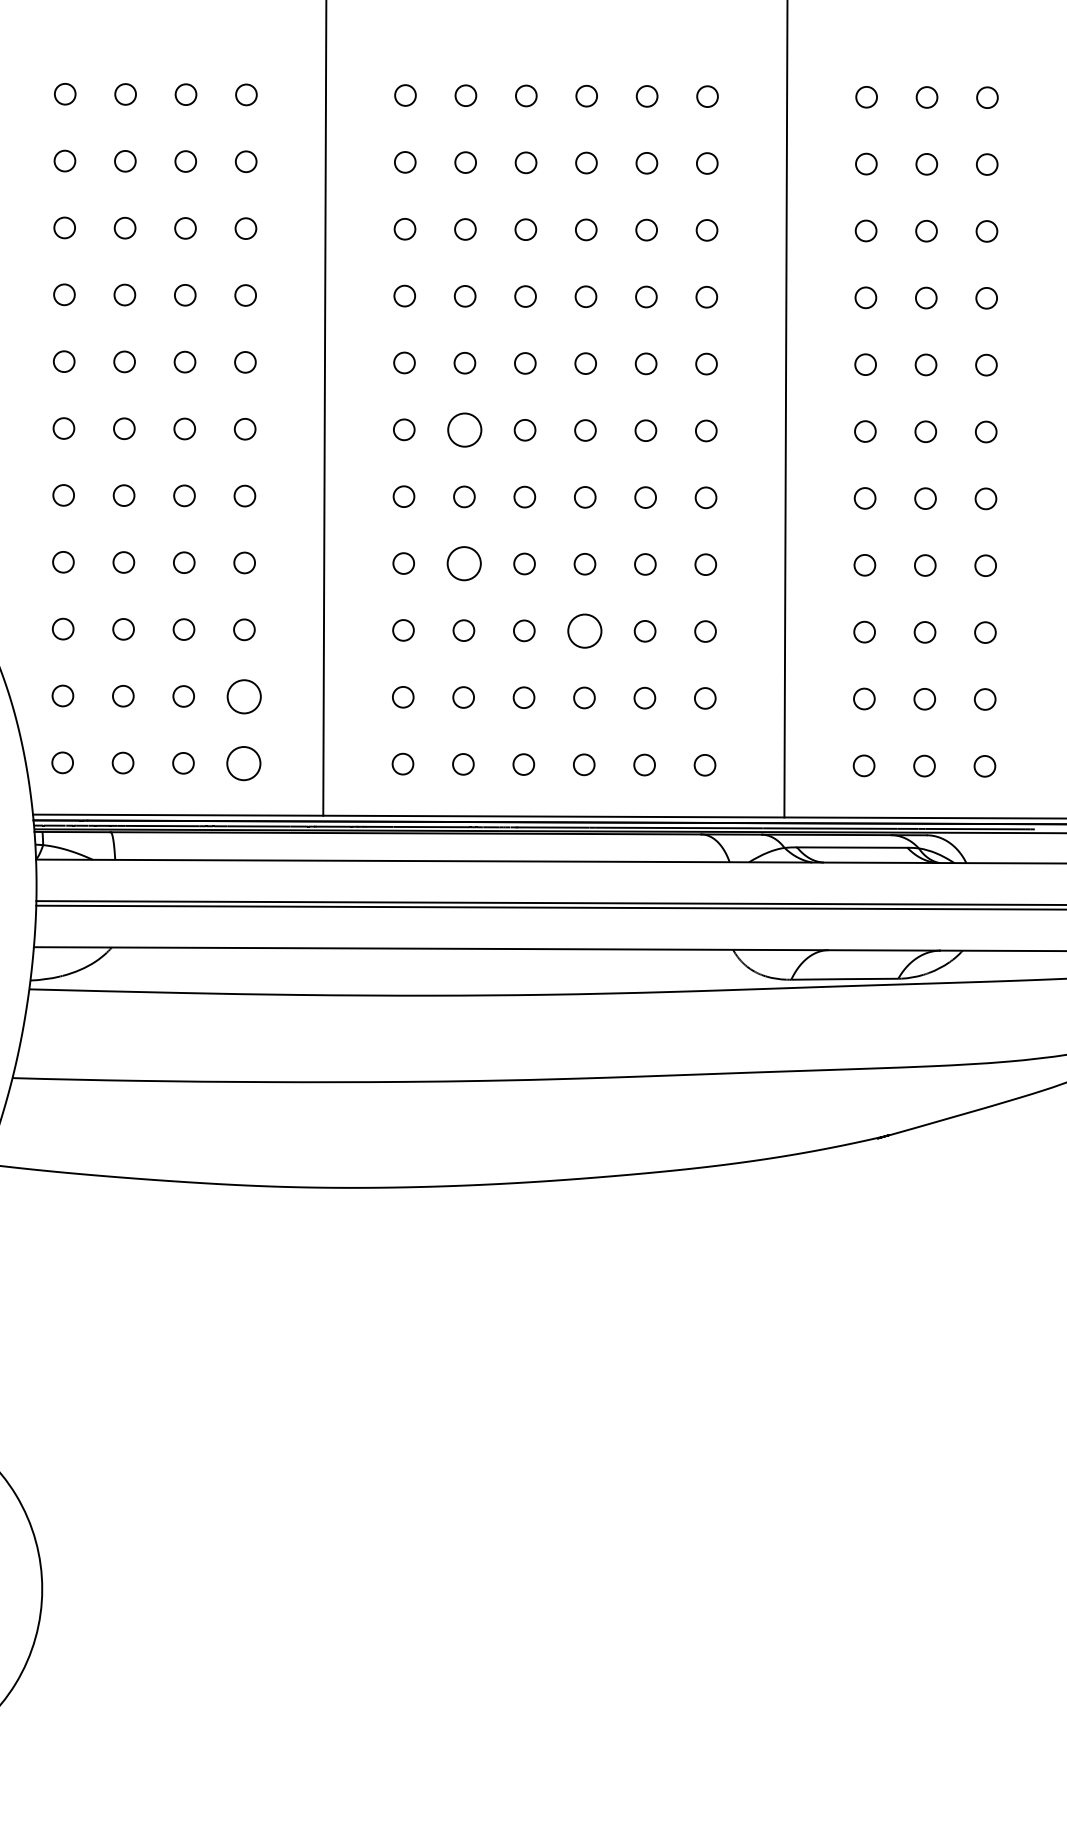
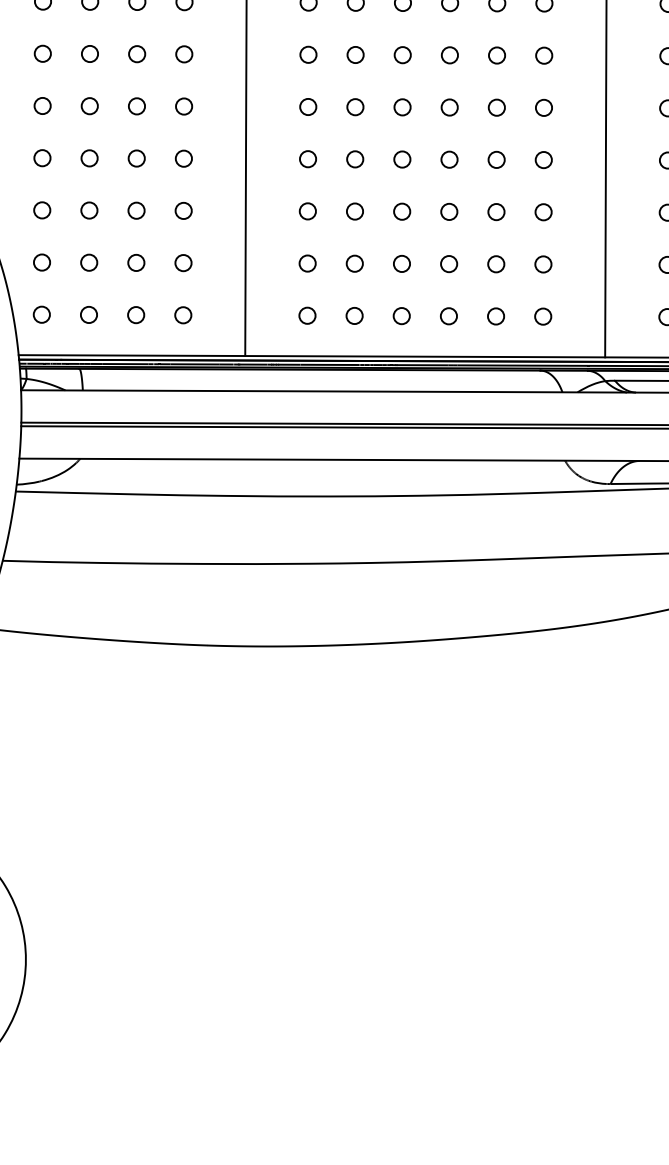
circle: (464, 429) -> (355, 54), size x0.62
circle: (463, 563) -> (354, 159), size x0.62
circle: (584, 630) -> (449, 211), size x0.62
circle: (243, 696) -> (182, 262), size x0.62
circle: (243, 763) -> (182, 315), size x0.62

